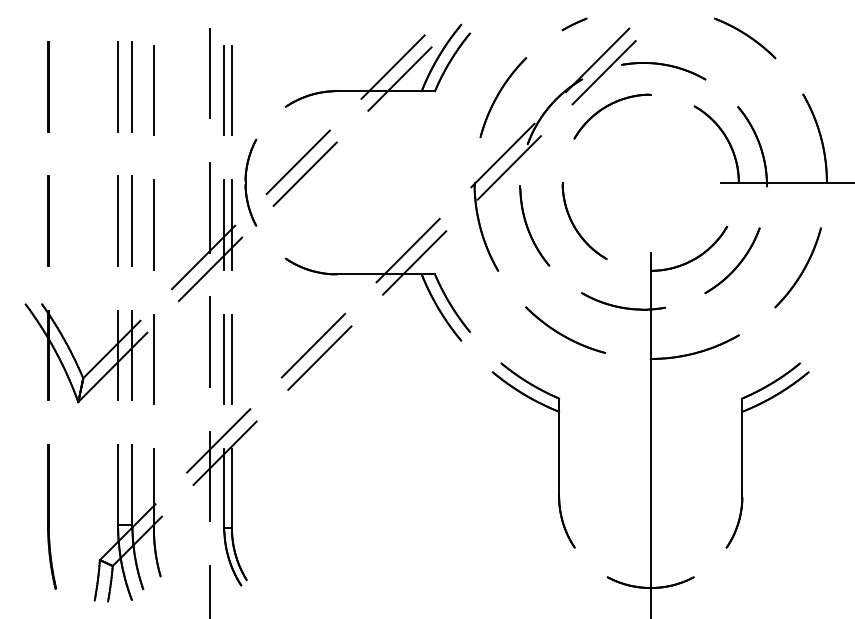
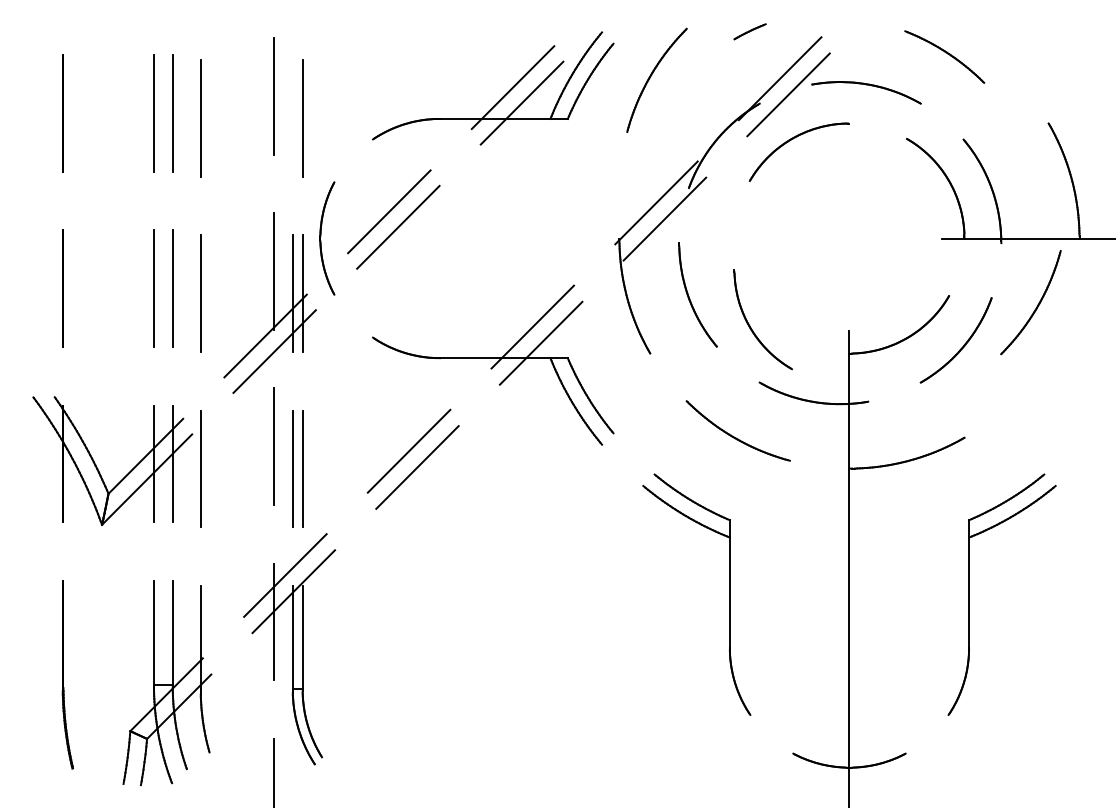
part: (744, 37) -> (944, 56), moved
line: (224, 90) -> (292, 117), removed
part: (502, 96) -> (656, 79), moved
part: (574, 225) -> (750, 325), moved
part: (802, 270) -> (1036, 306), moved

